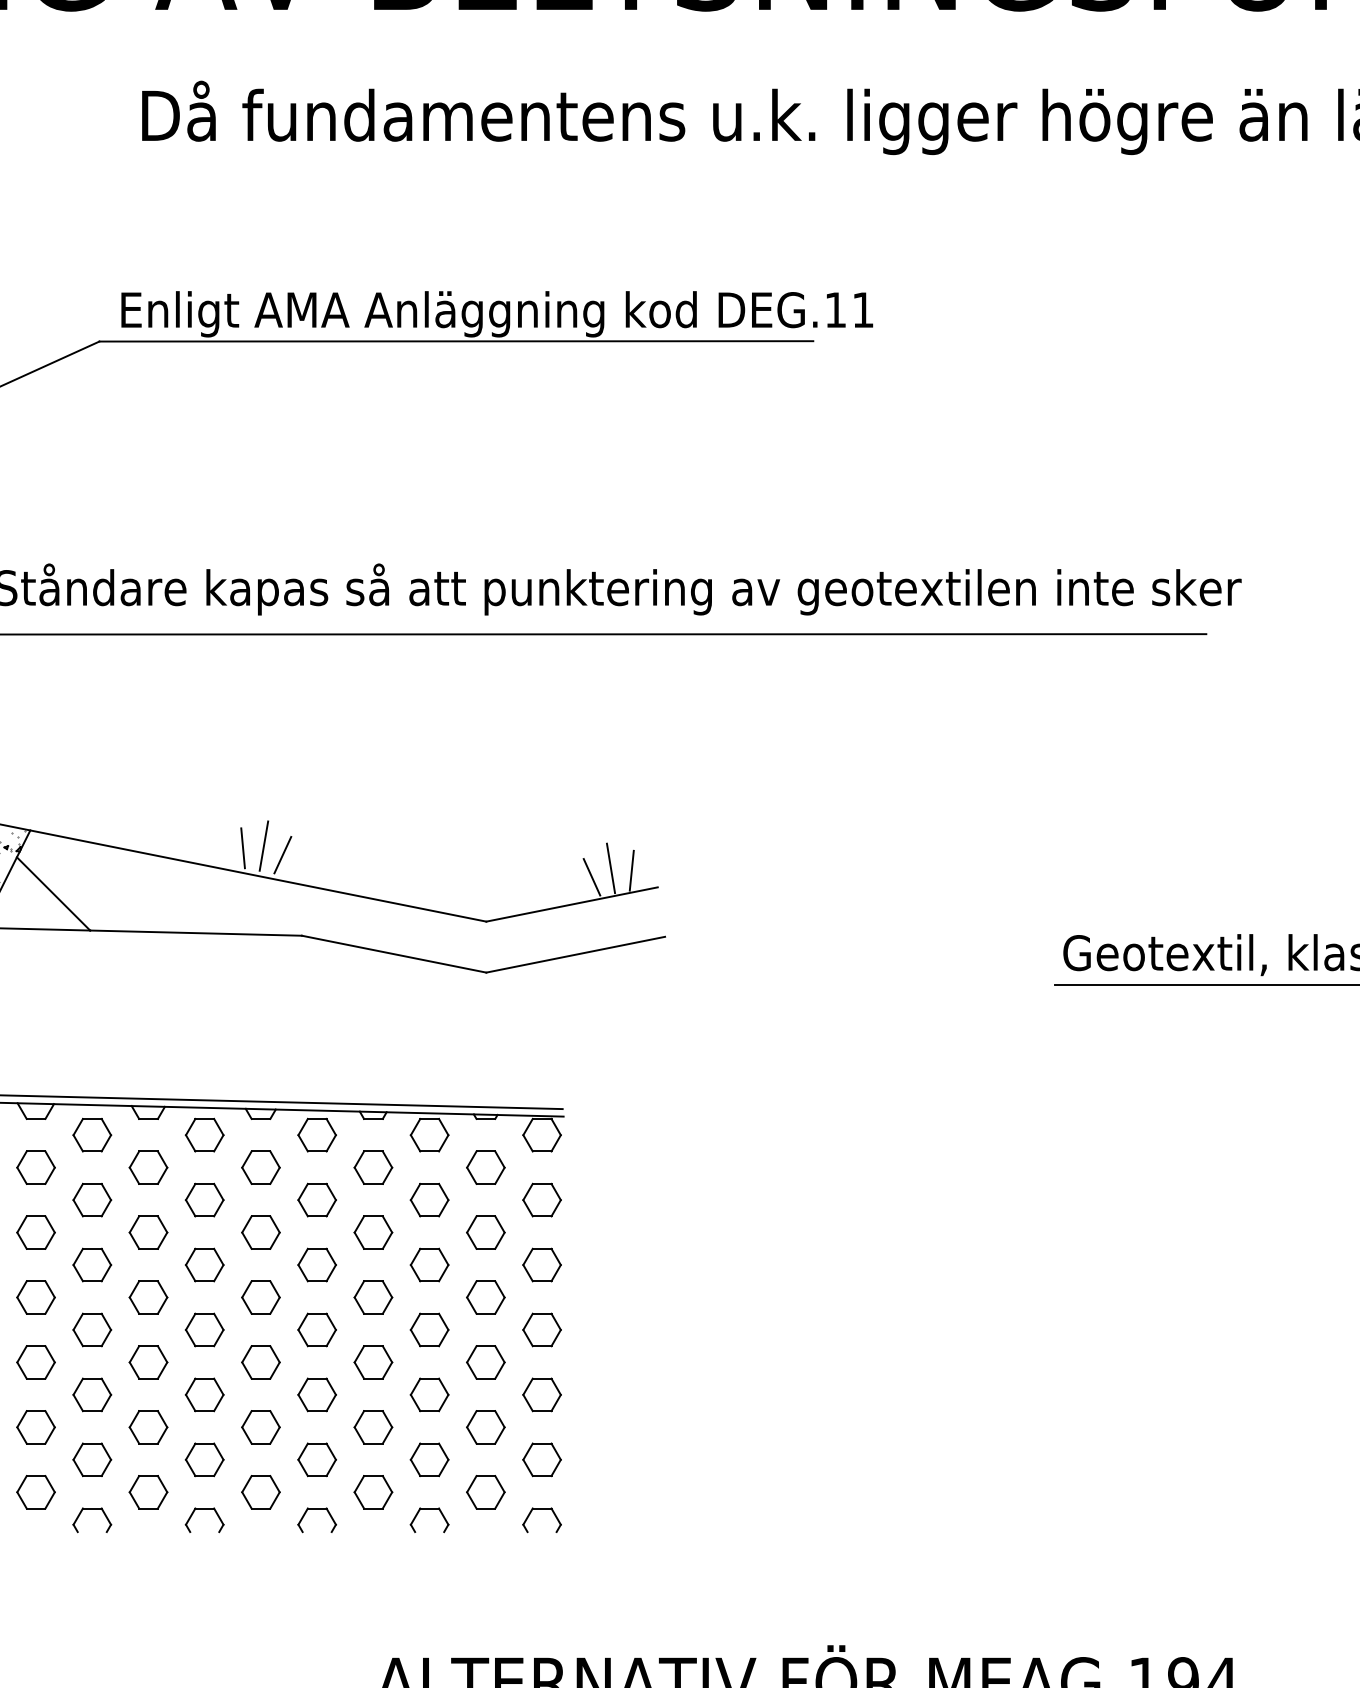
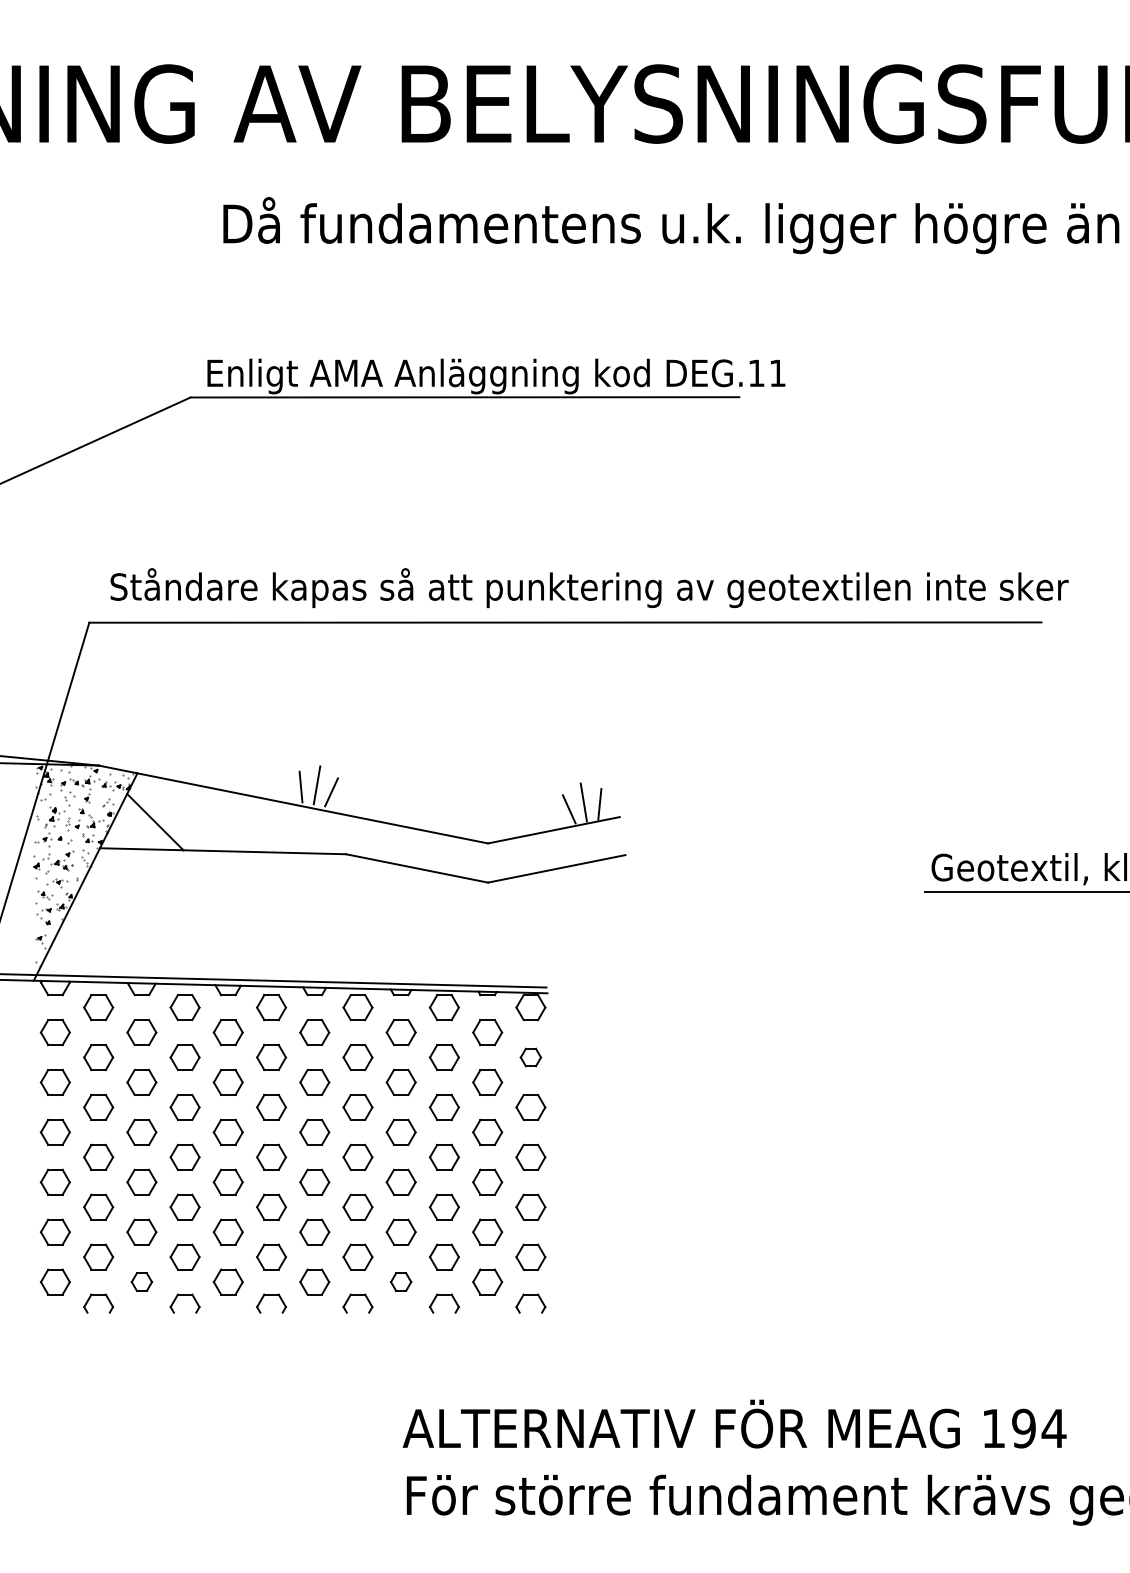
part: (541, 1200) -> (530, 1057), size x0.7
part: (35, 1491) -> (141, 1281), size x0.7
part: (372, 1491) -> (400, 1281), size x0.7

